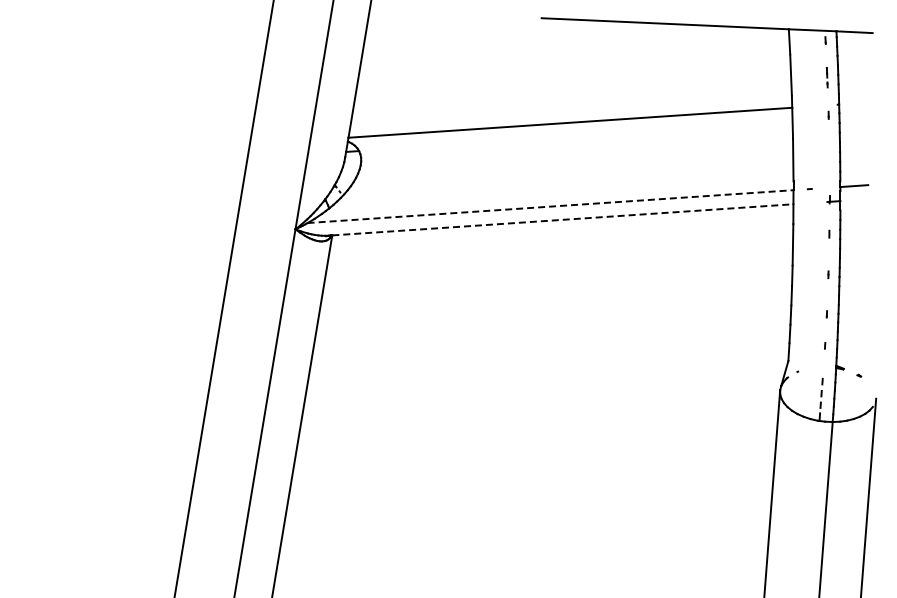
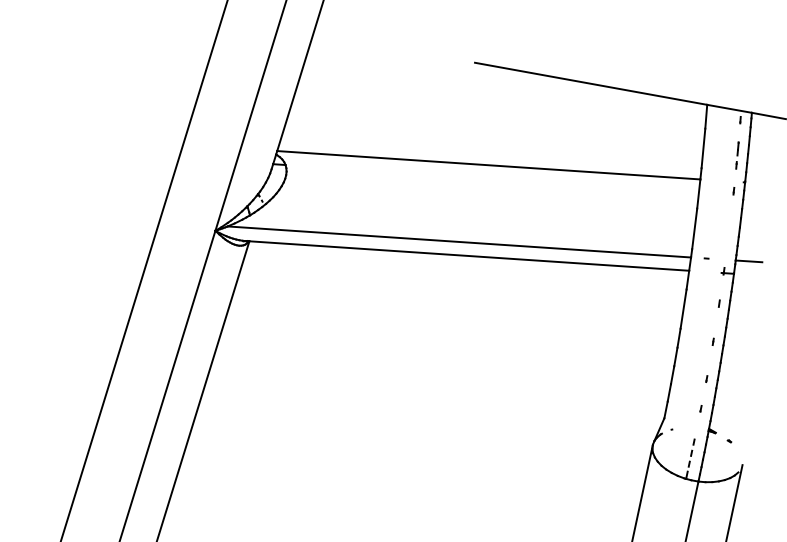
part: (826, 77) -> (736, 155), size x1.43
line: (551, 206) -> (460, 241), dashed -> solid
line: (563, 219) -> (469, 255), dashed -> solid

